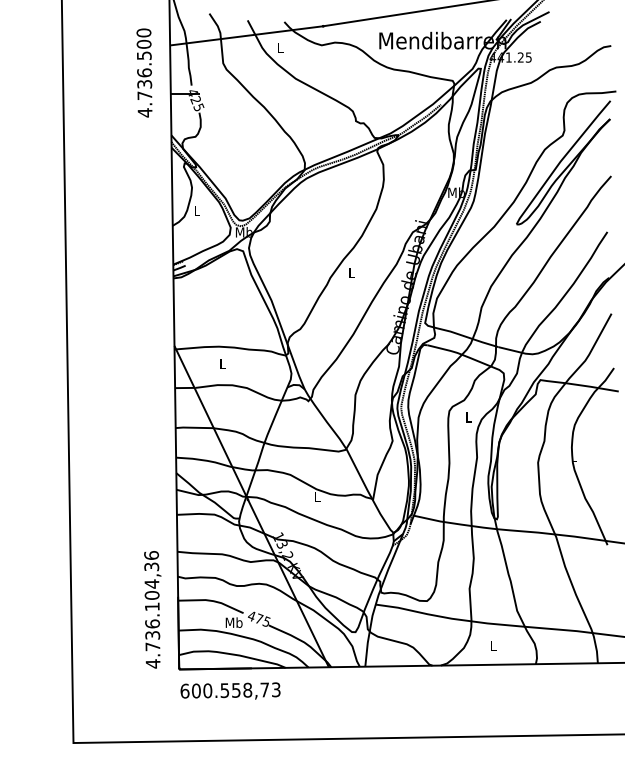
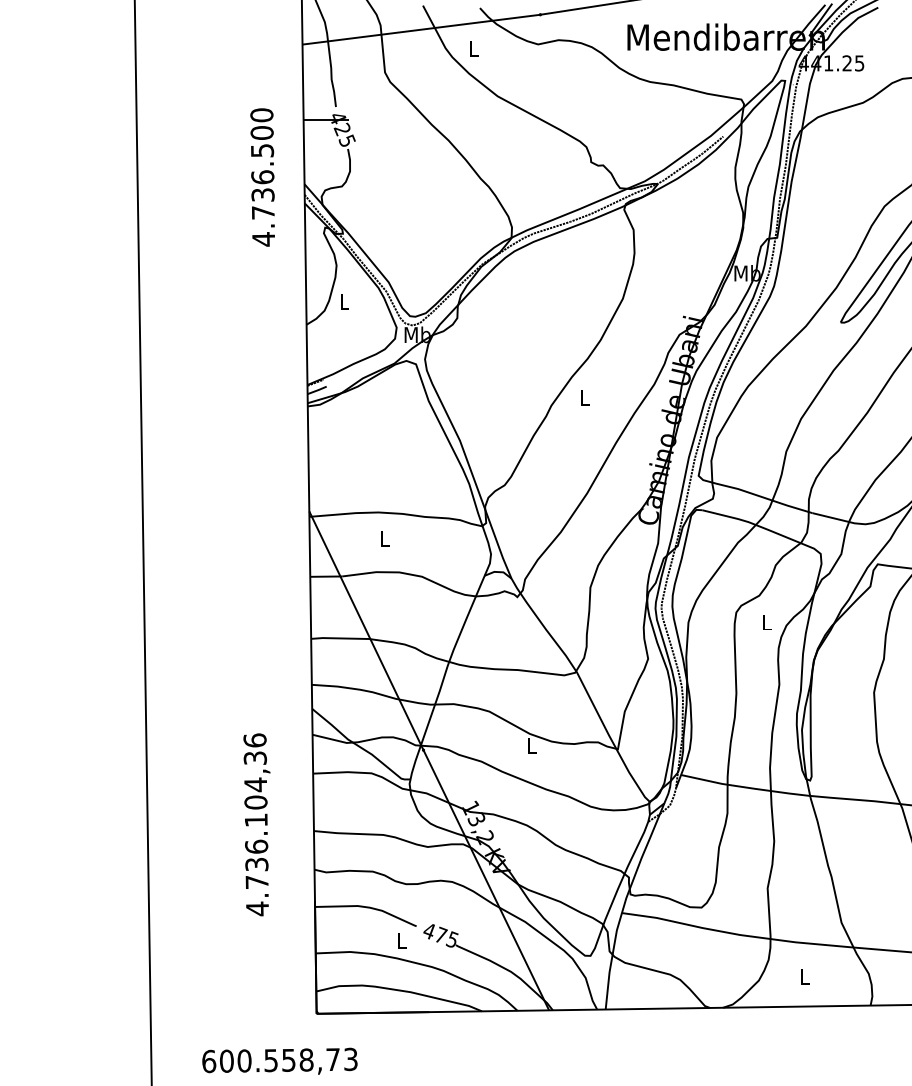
text: (144, 72) -> (262, 176), moved
text: (152, 609) -> (256, 824), moved
text: (233, 622) -> (400, 940), Mb -> L
text: (230, 690) -> (279, 1060), moved

